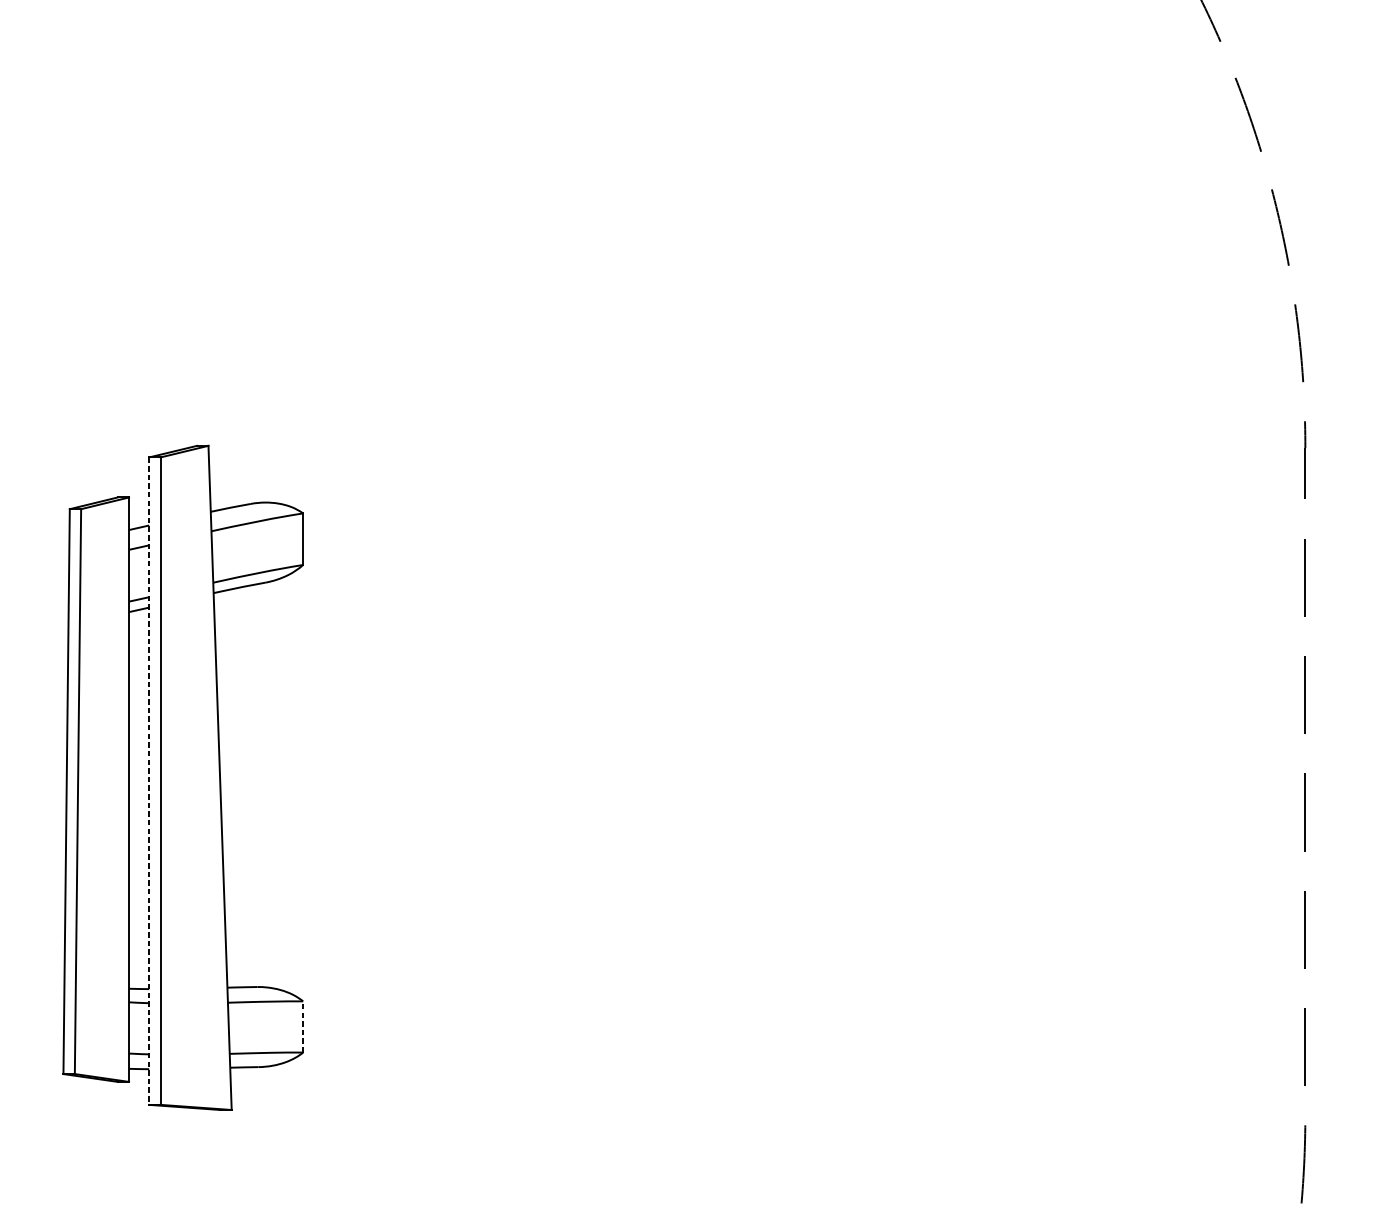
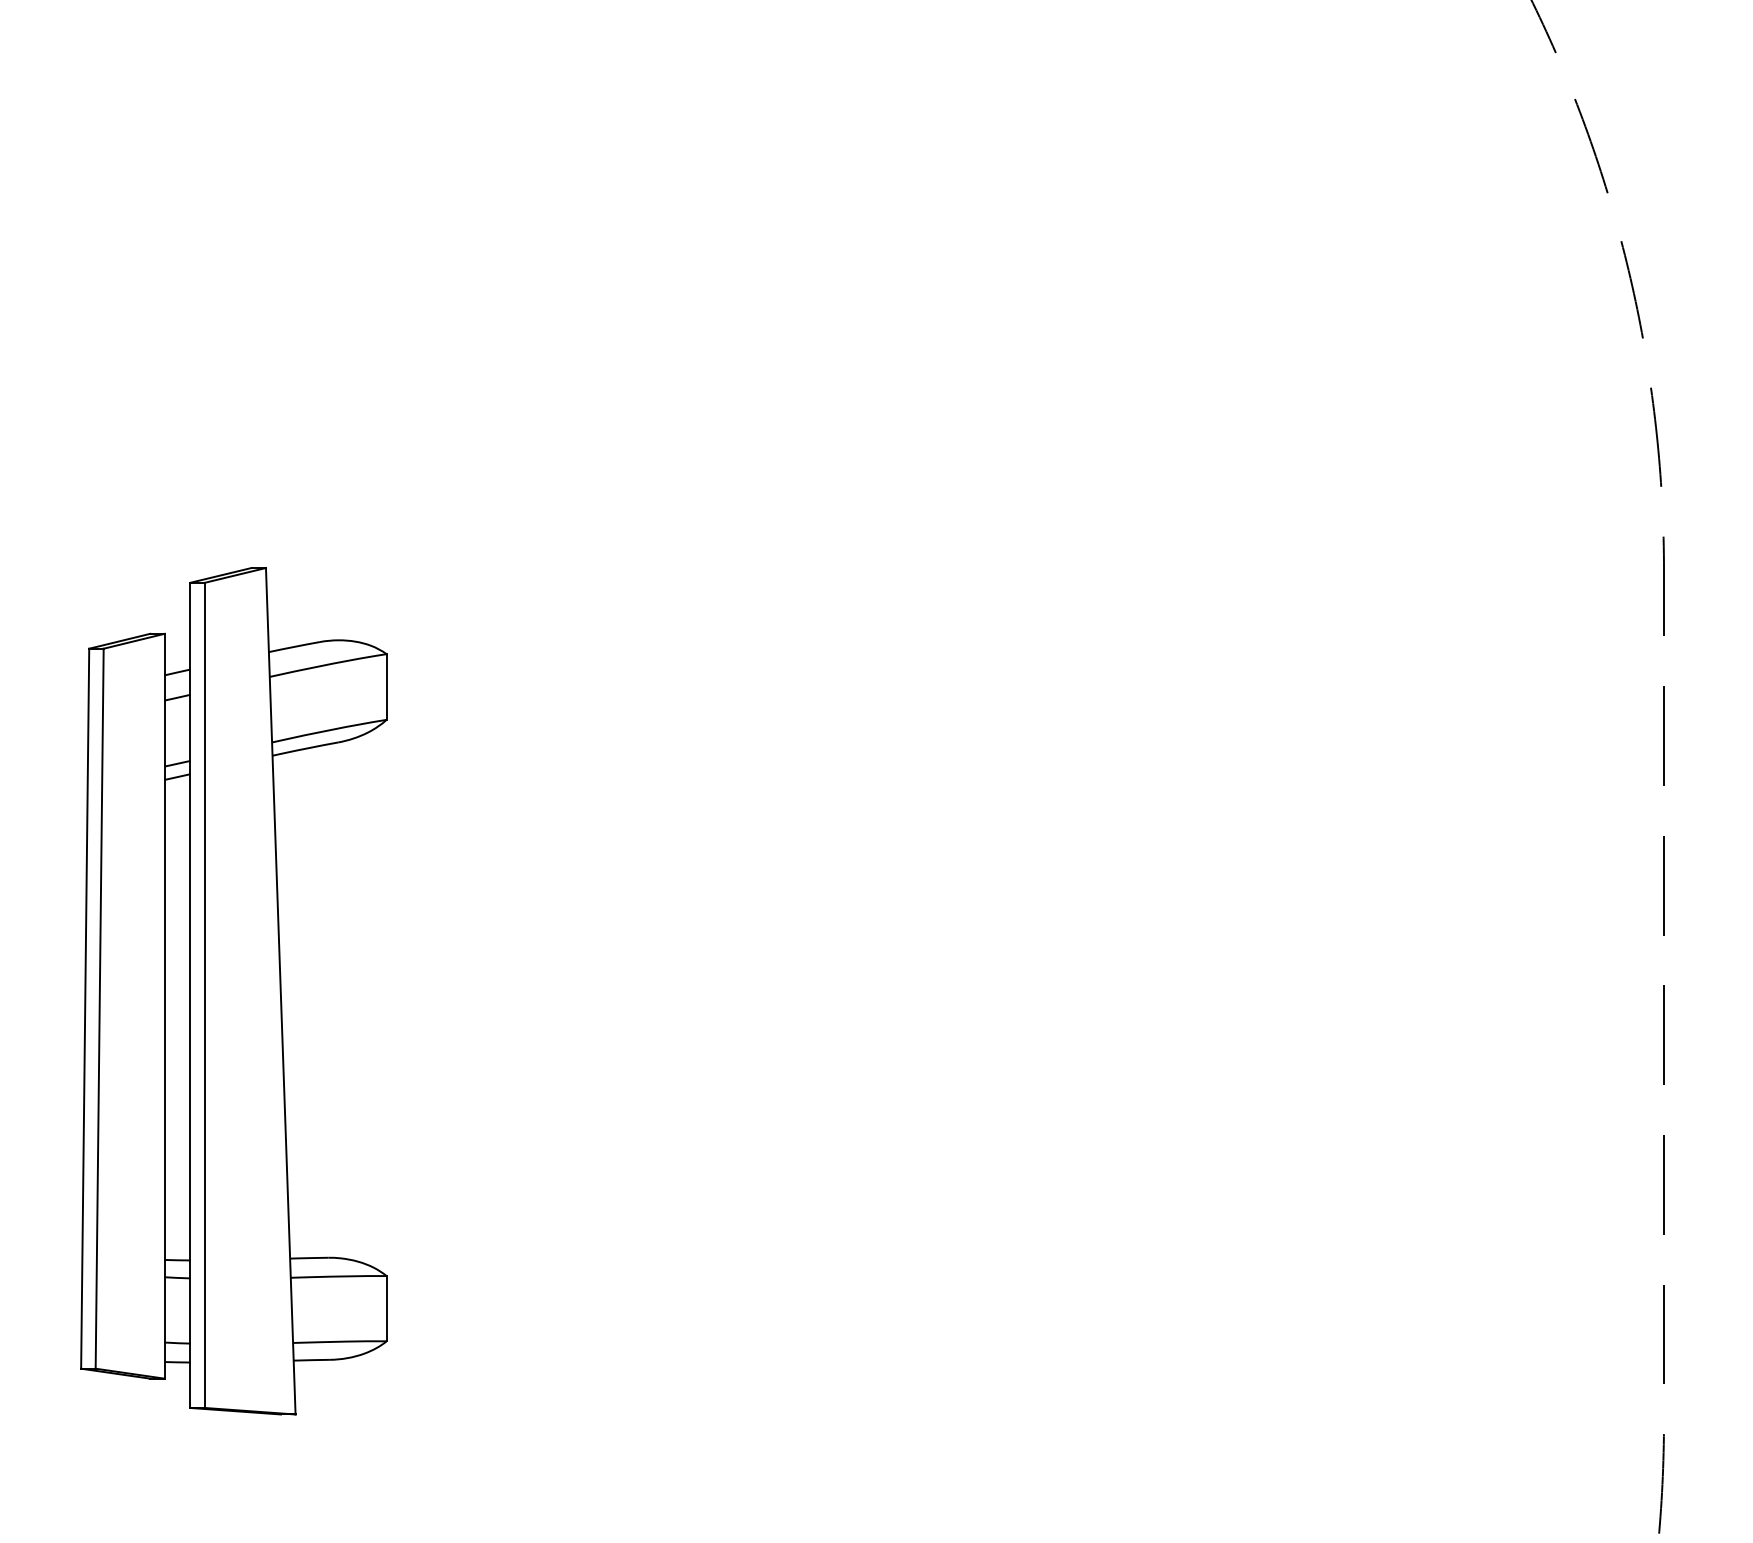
line: (149, 781) -> (190, 995), dashed -> solid
line: (303, 1026) -> (386, 1308), dashed -> solid

